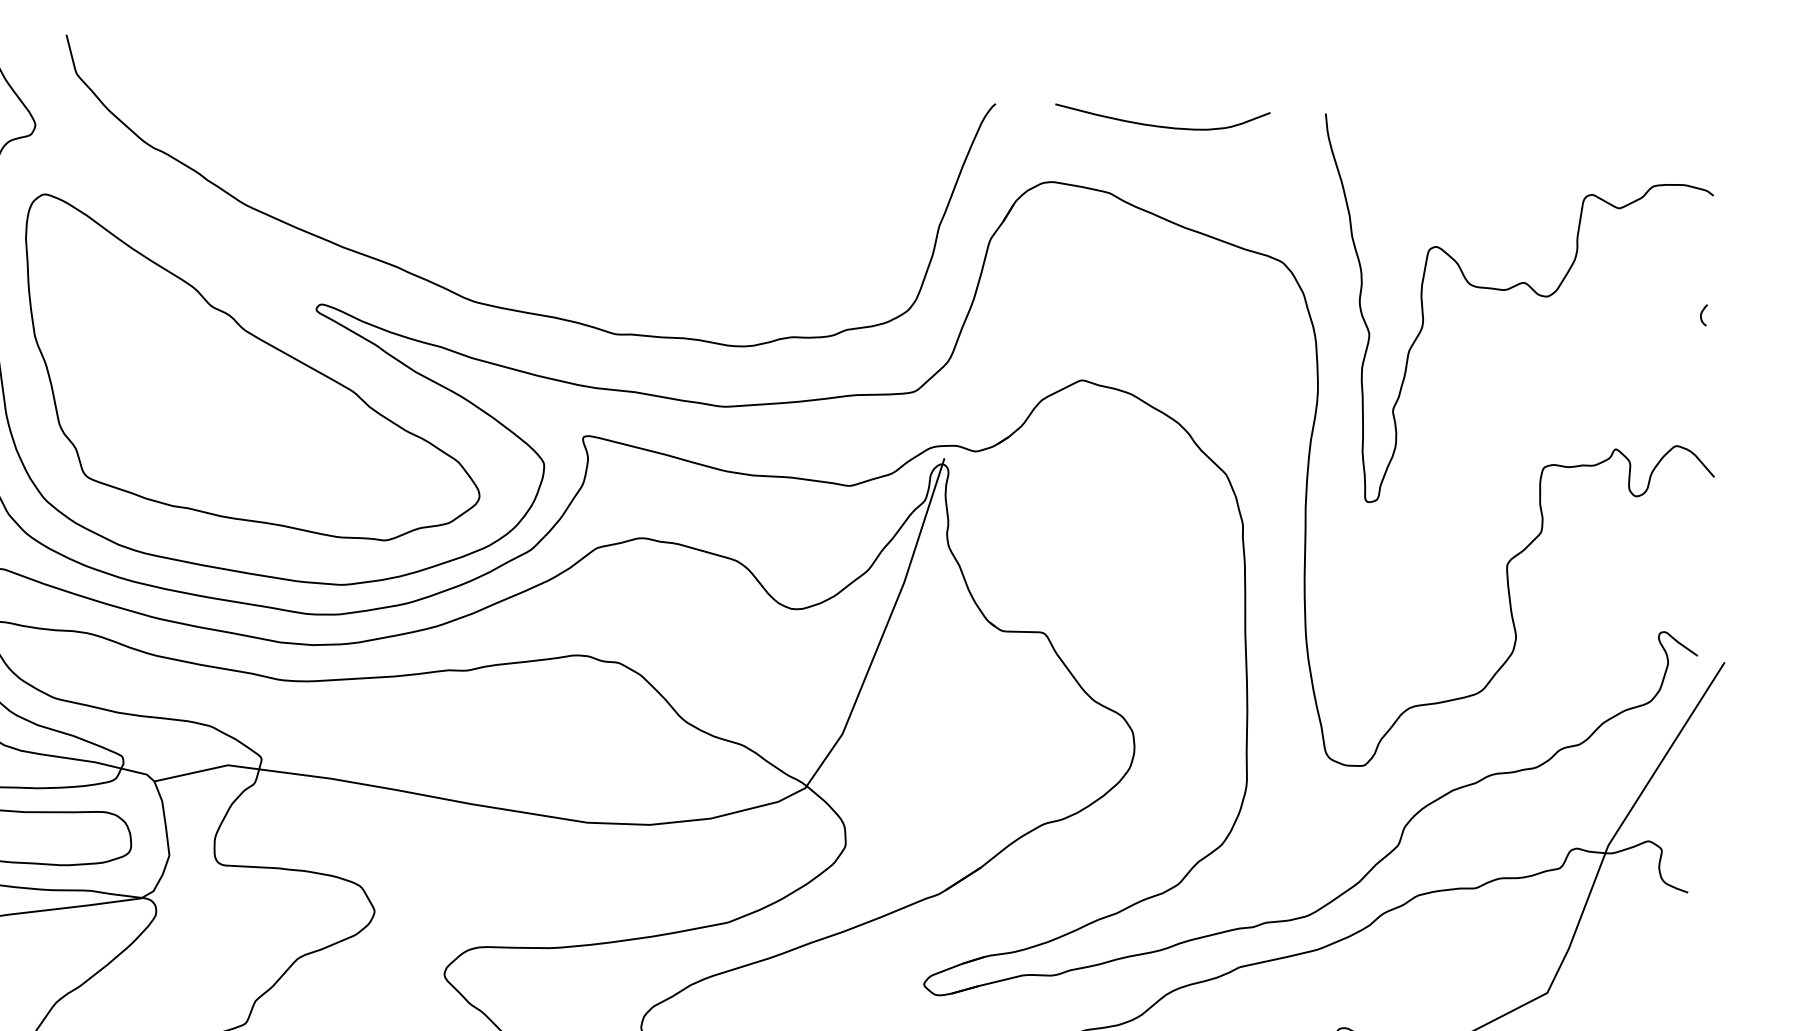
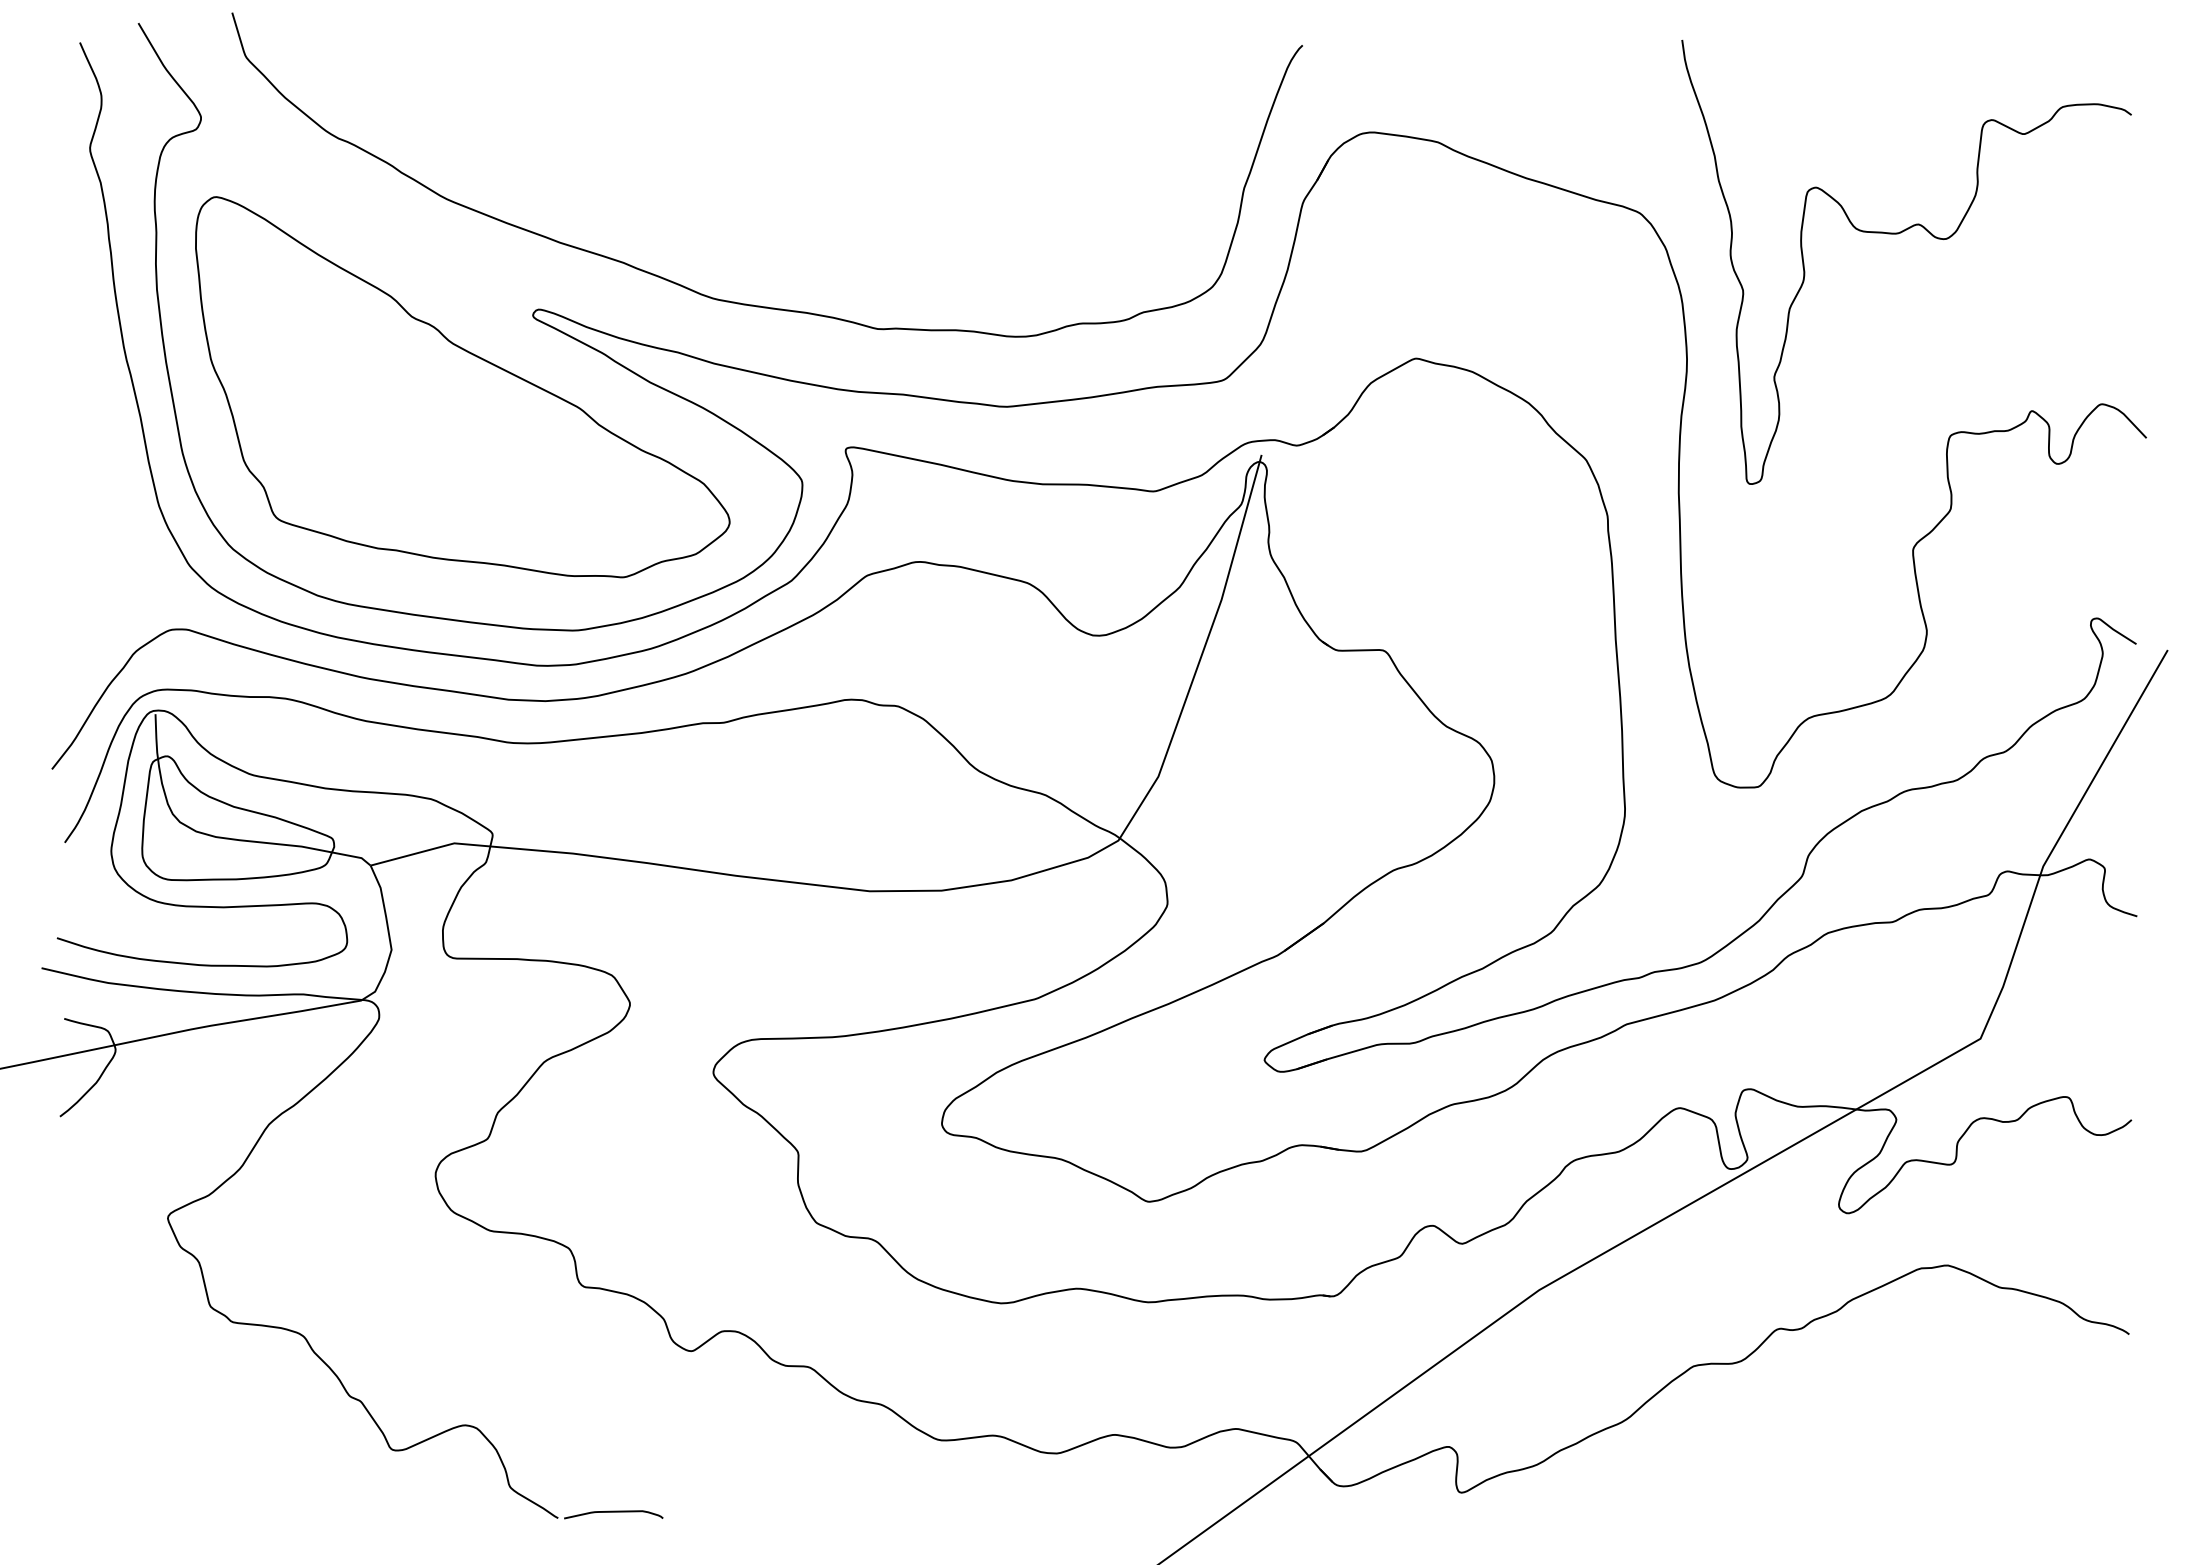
curve: (1161, 125) -> (1494, 62), removed
curve: (1702, 314) -> (2124, 251), removed

